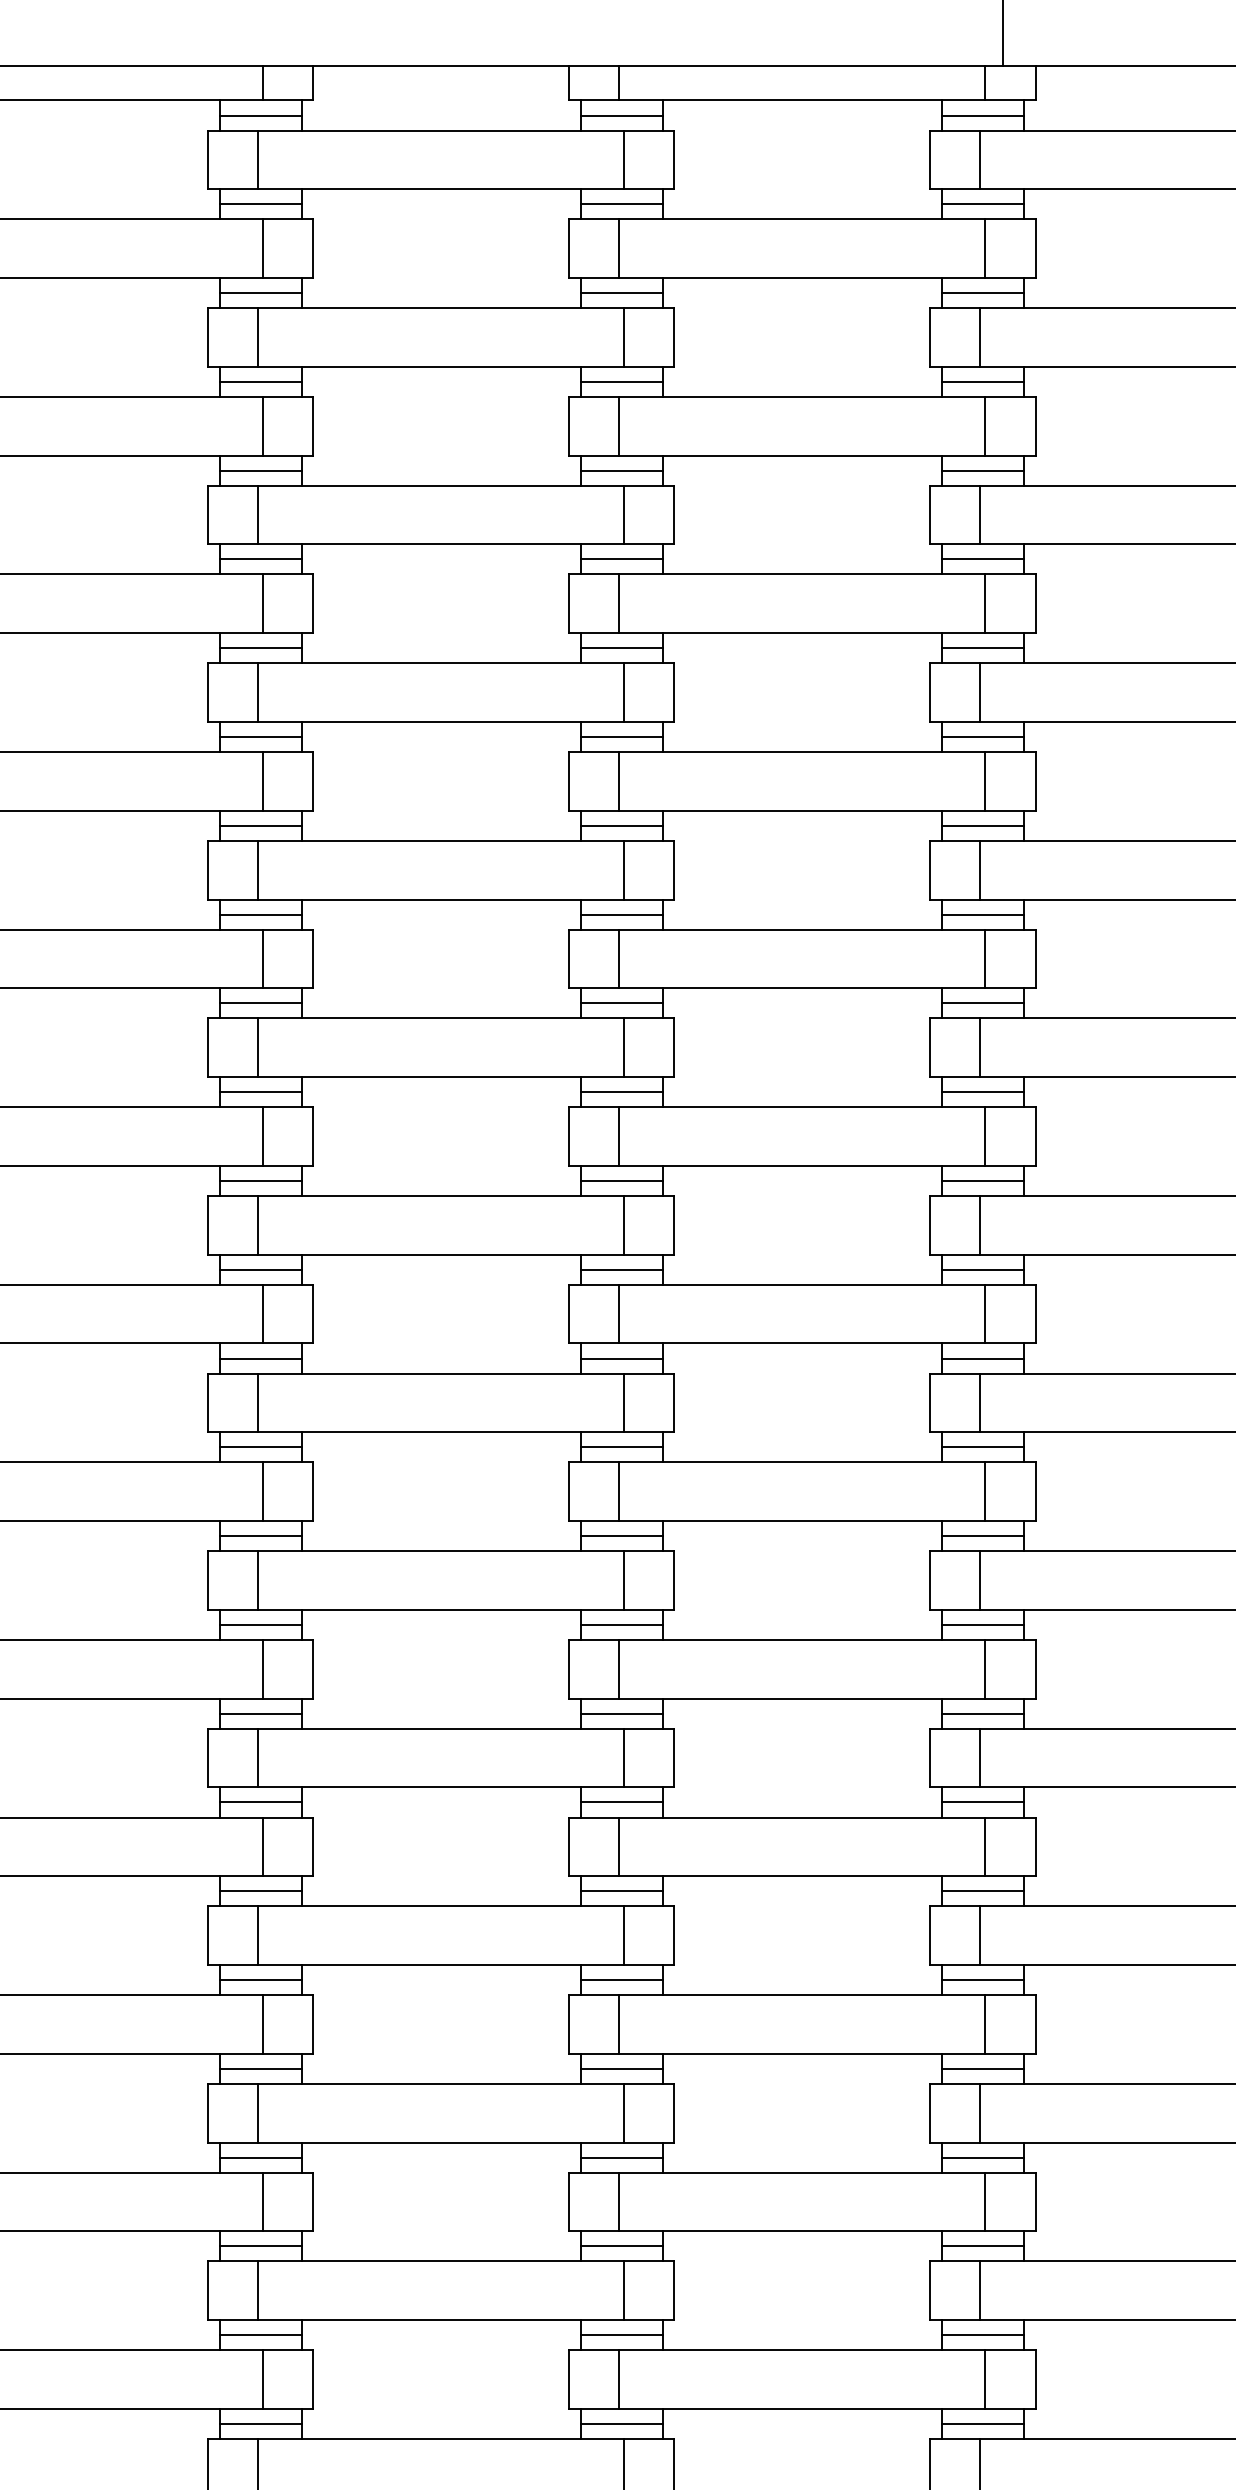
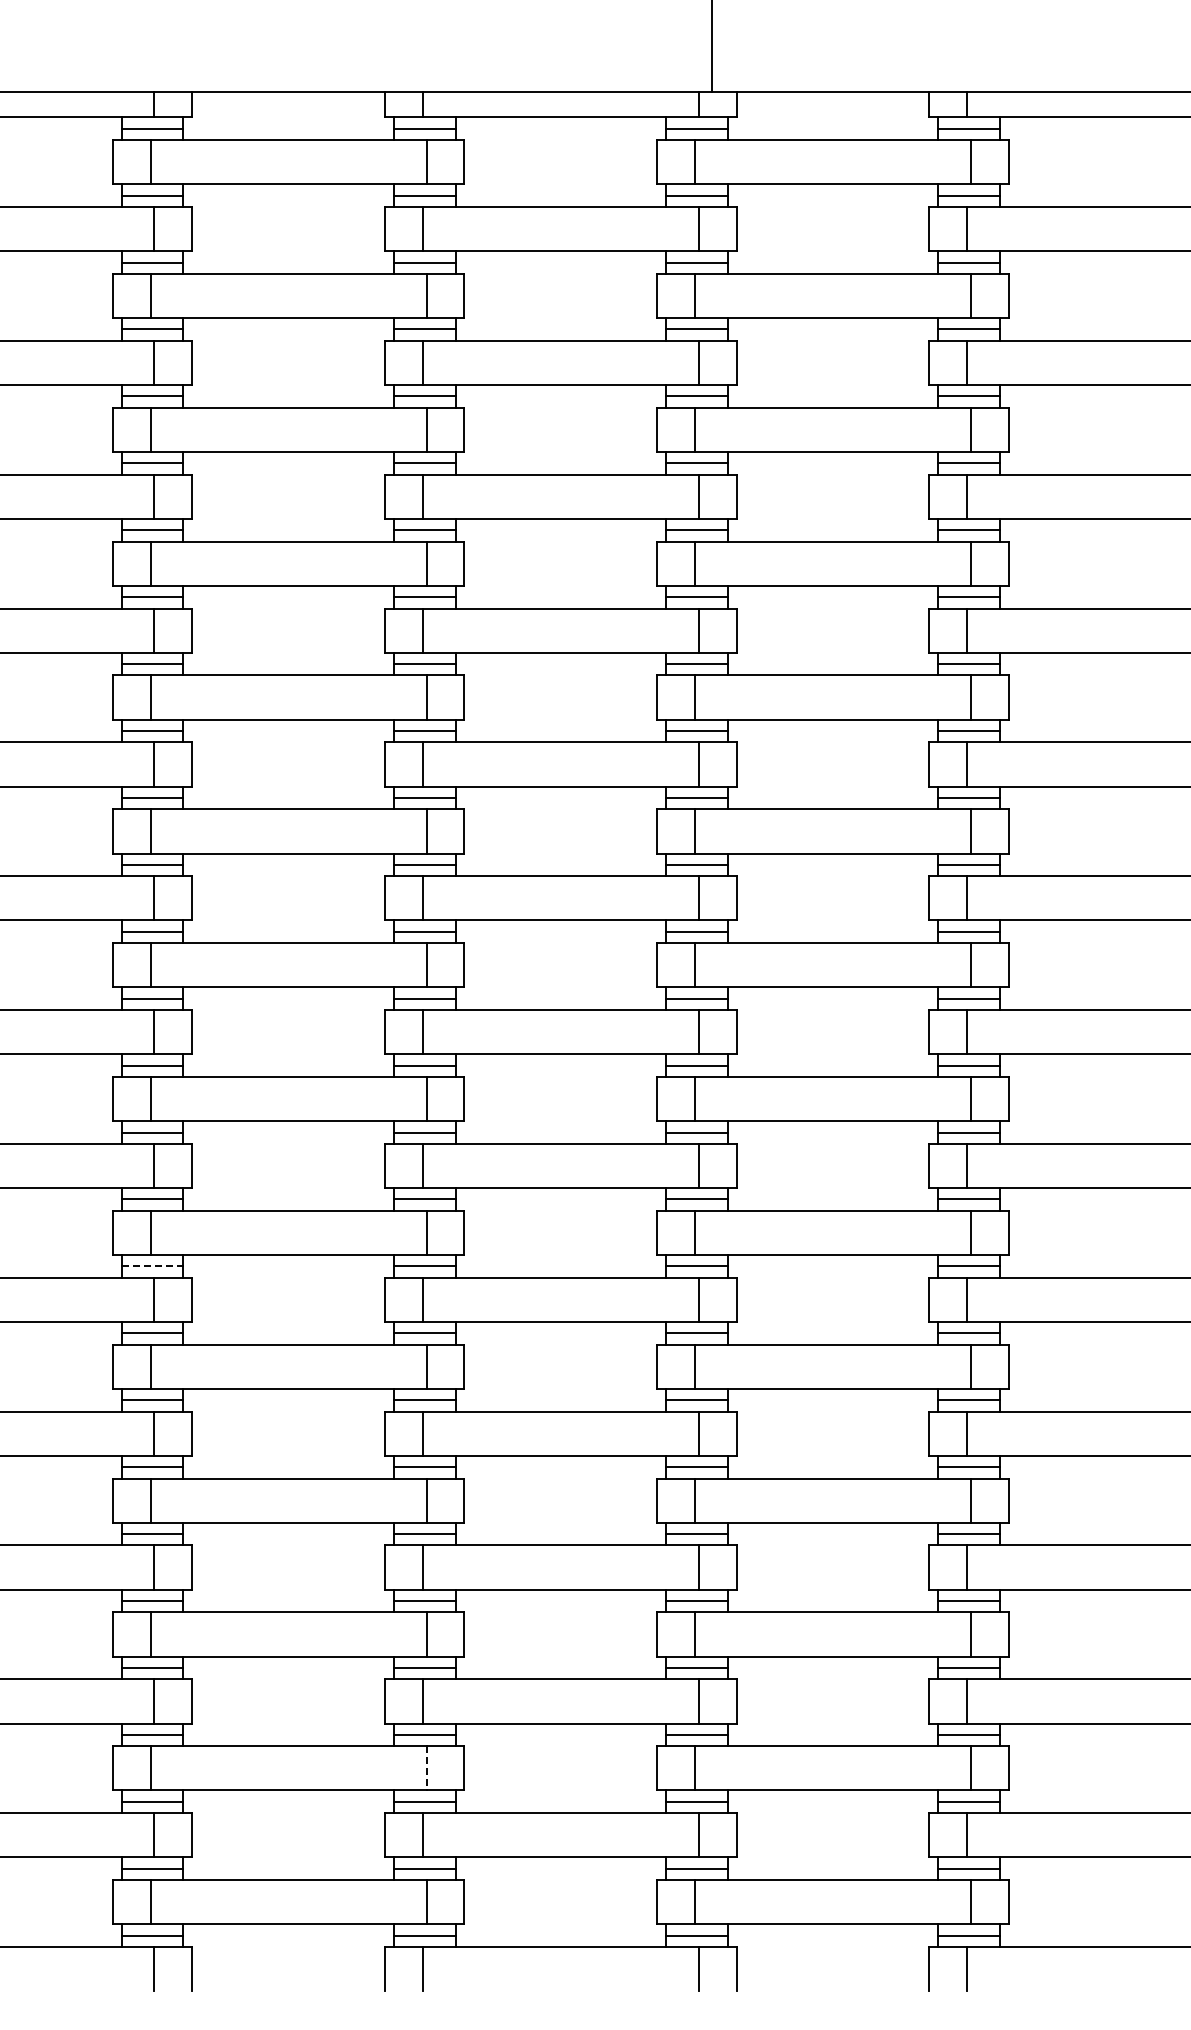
line: (260, 1625) -> (152, 1266), solid -> dashed
line: (624, 2291) -> (426, 1768), solid -> dashed

